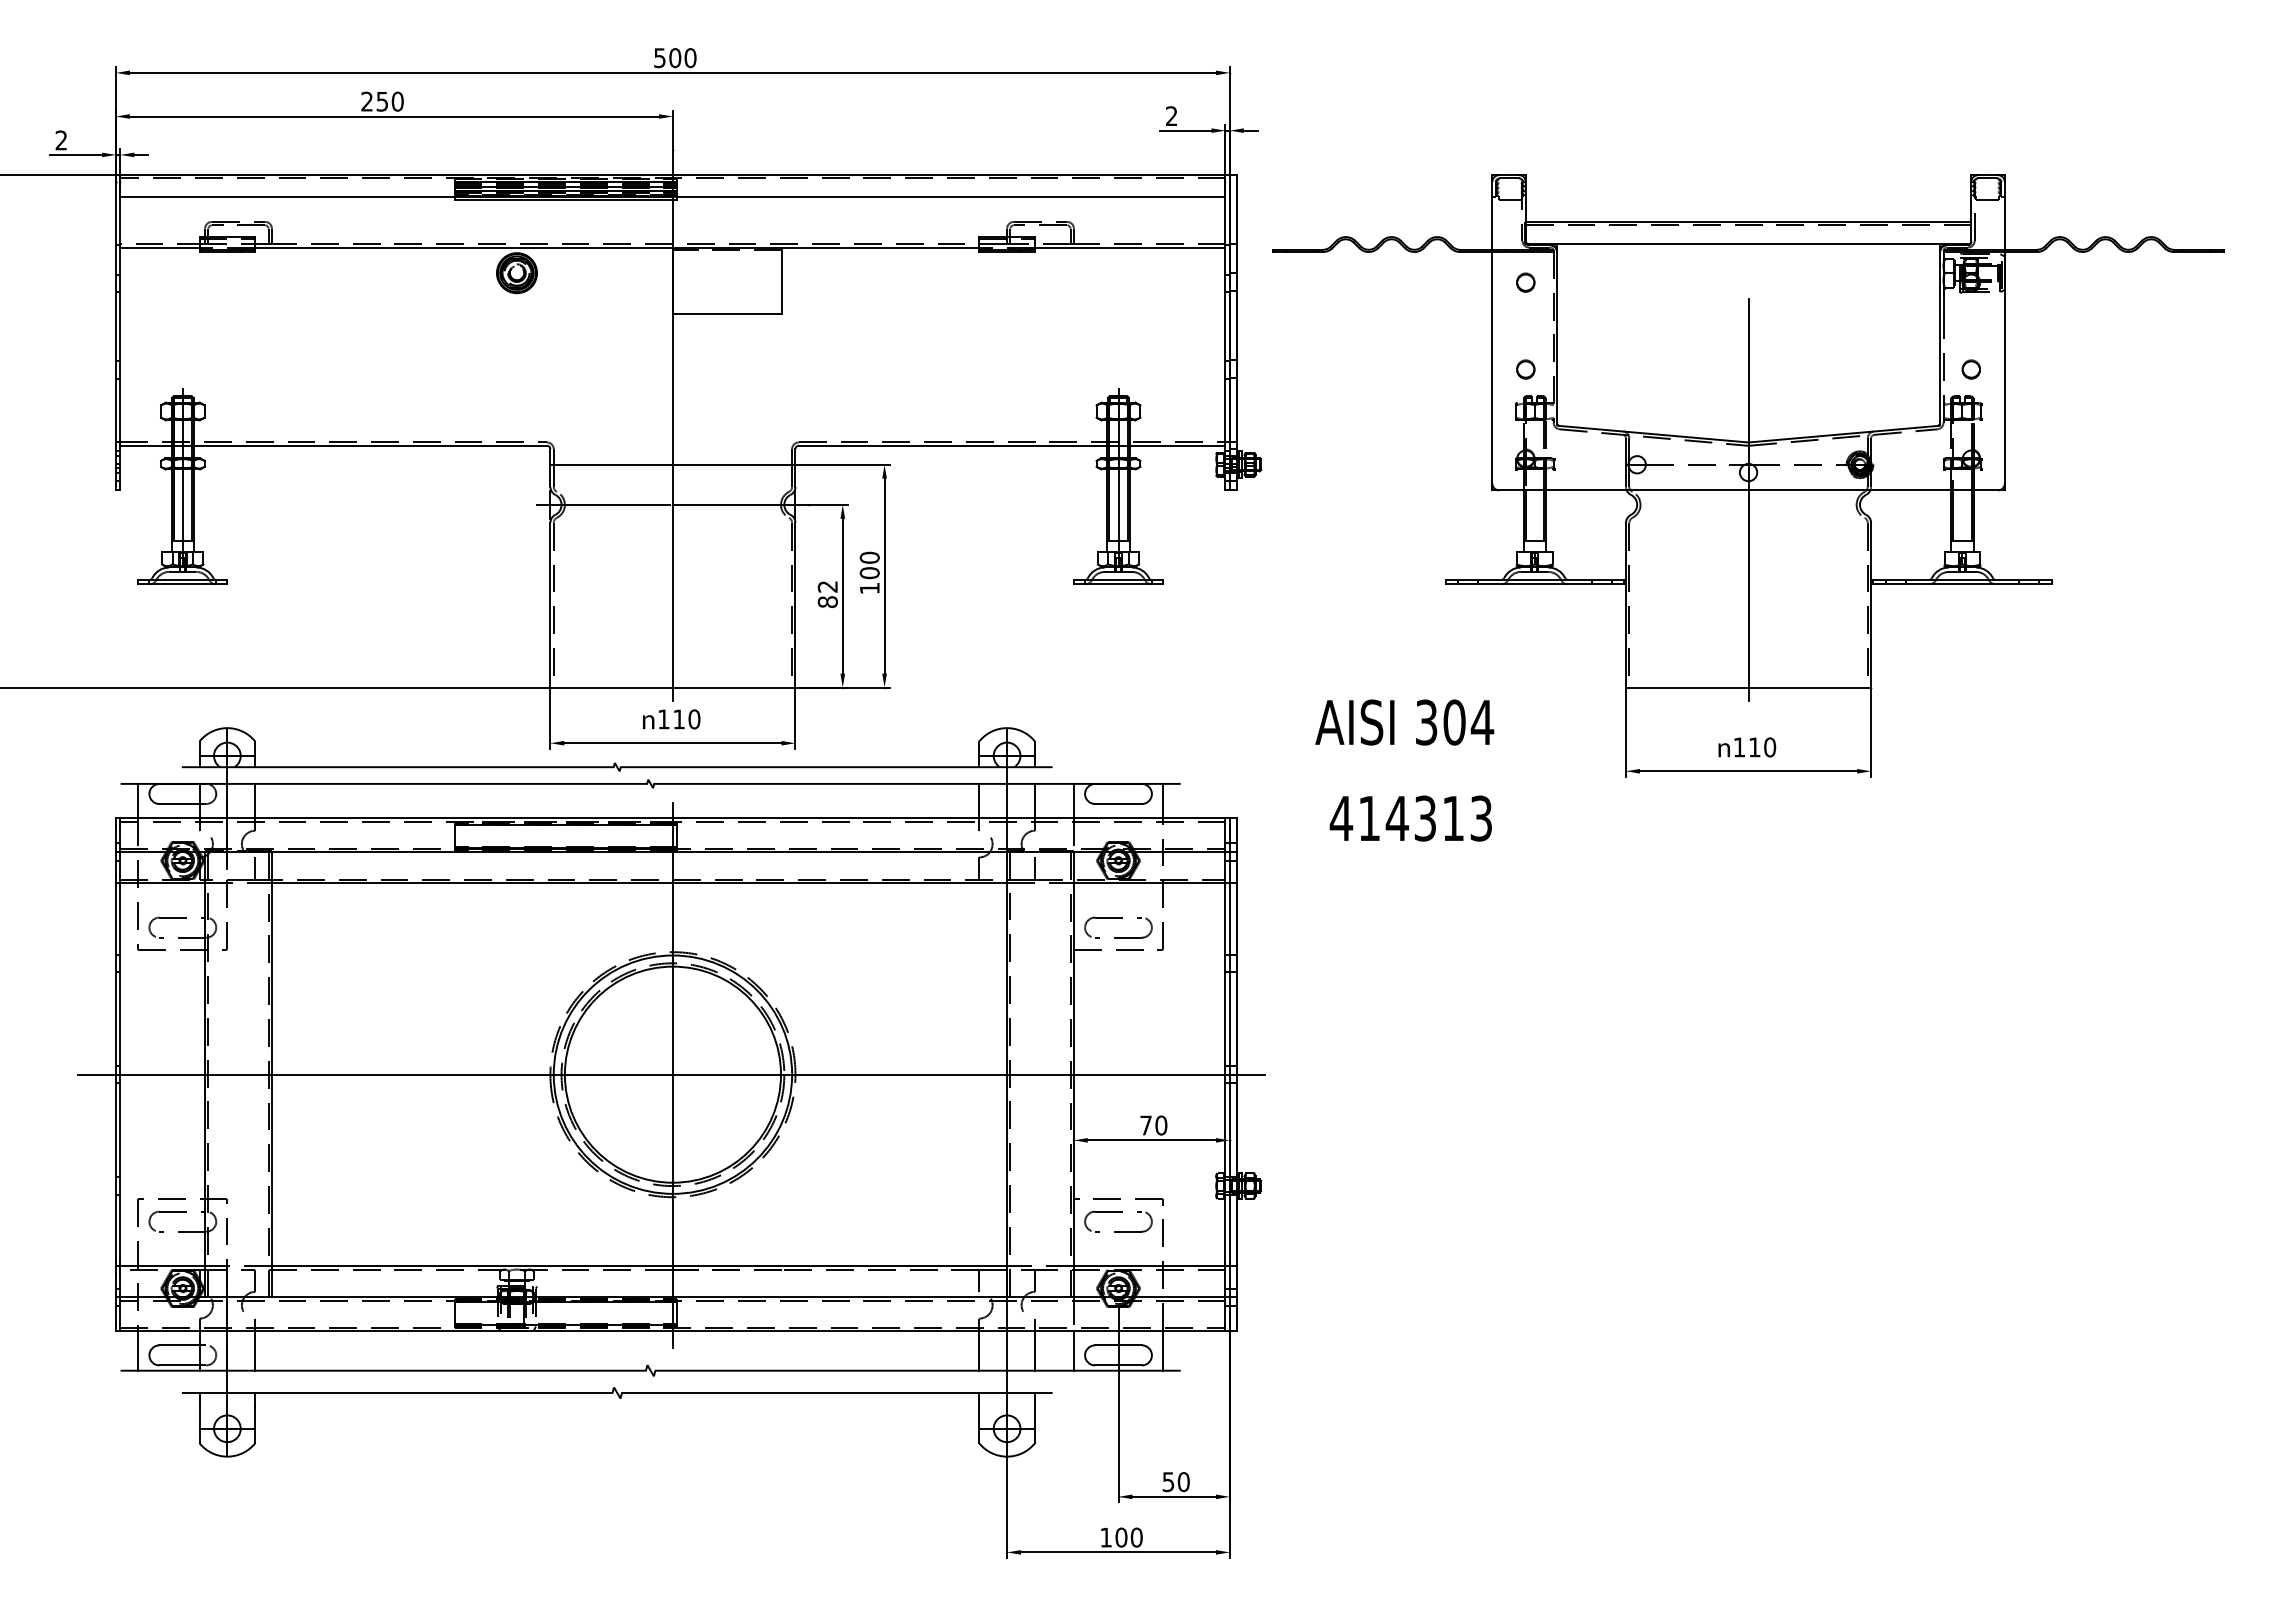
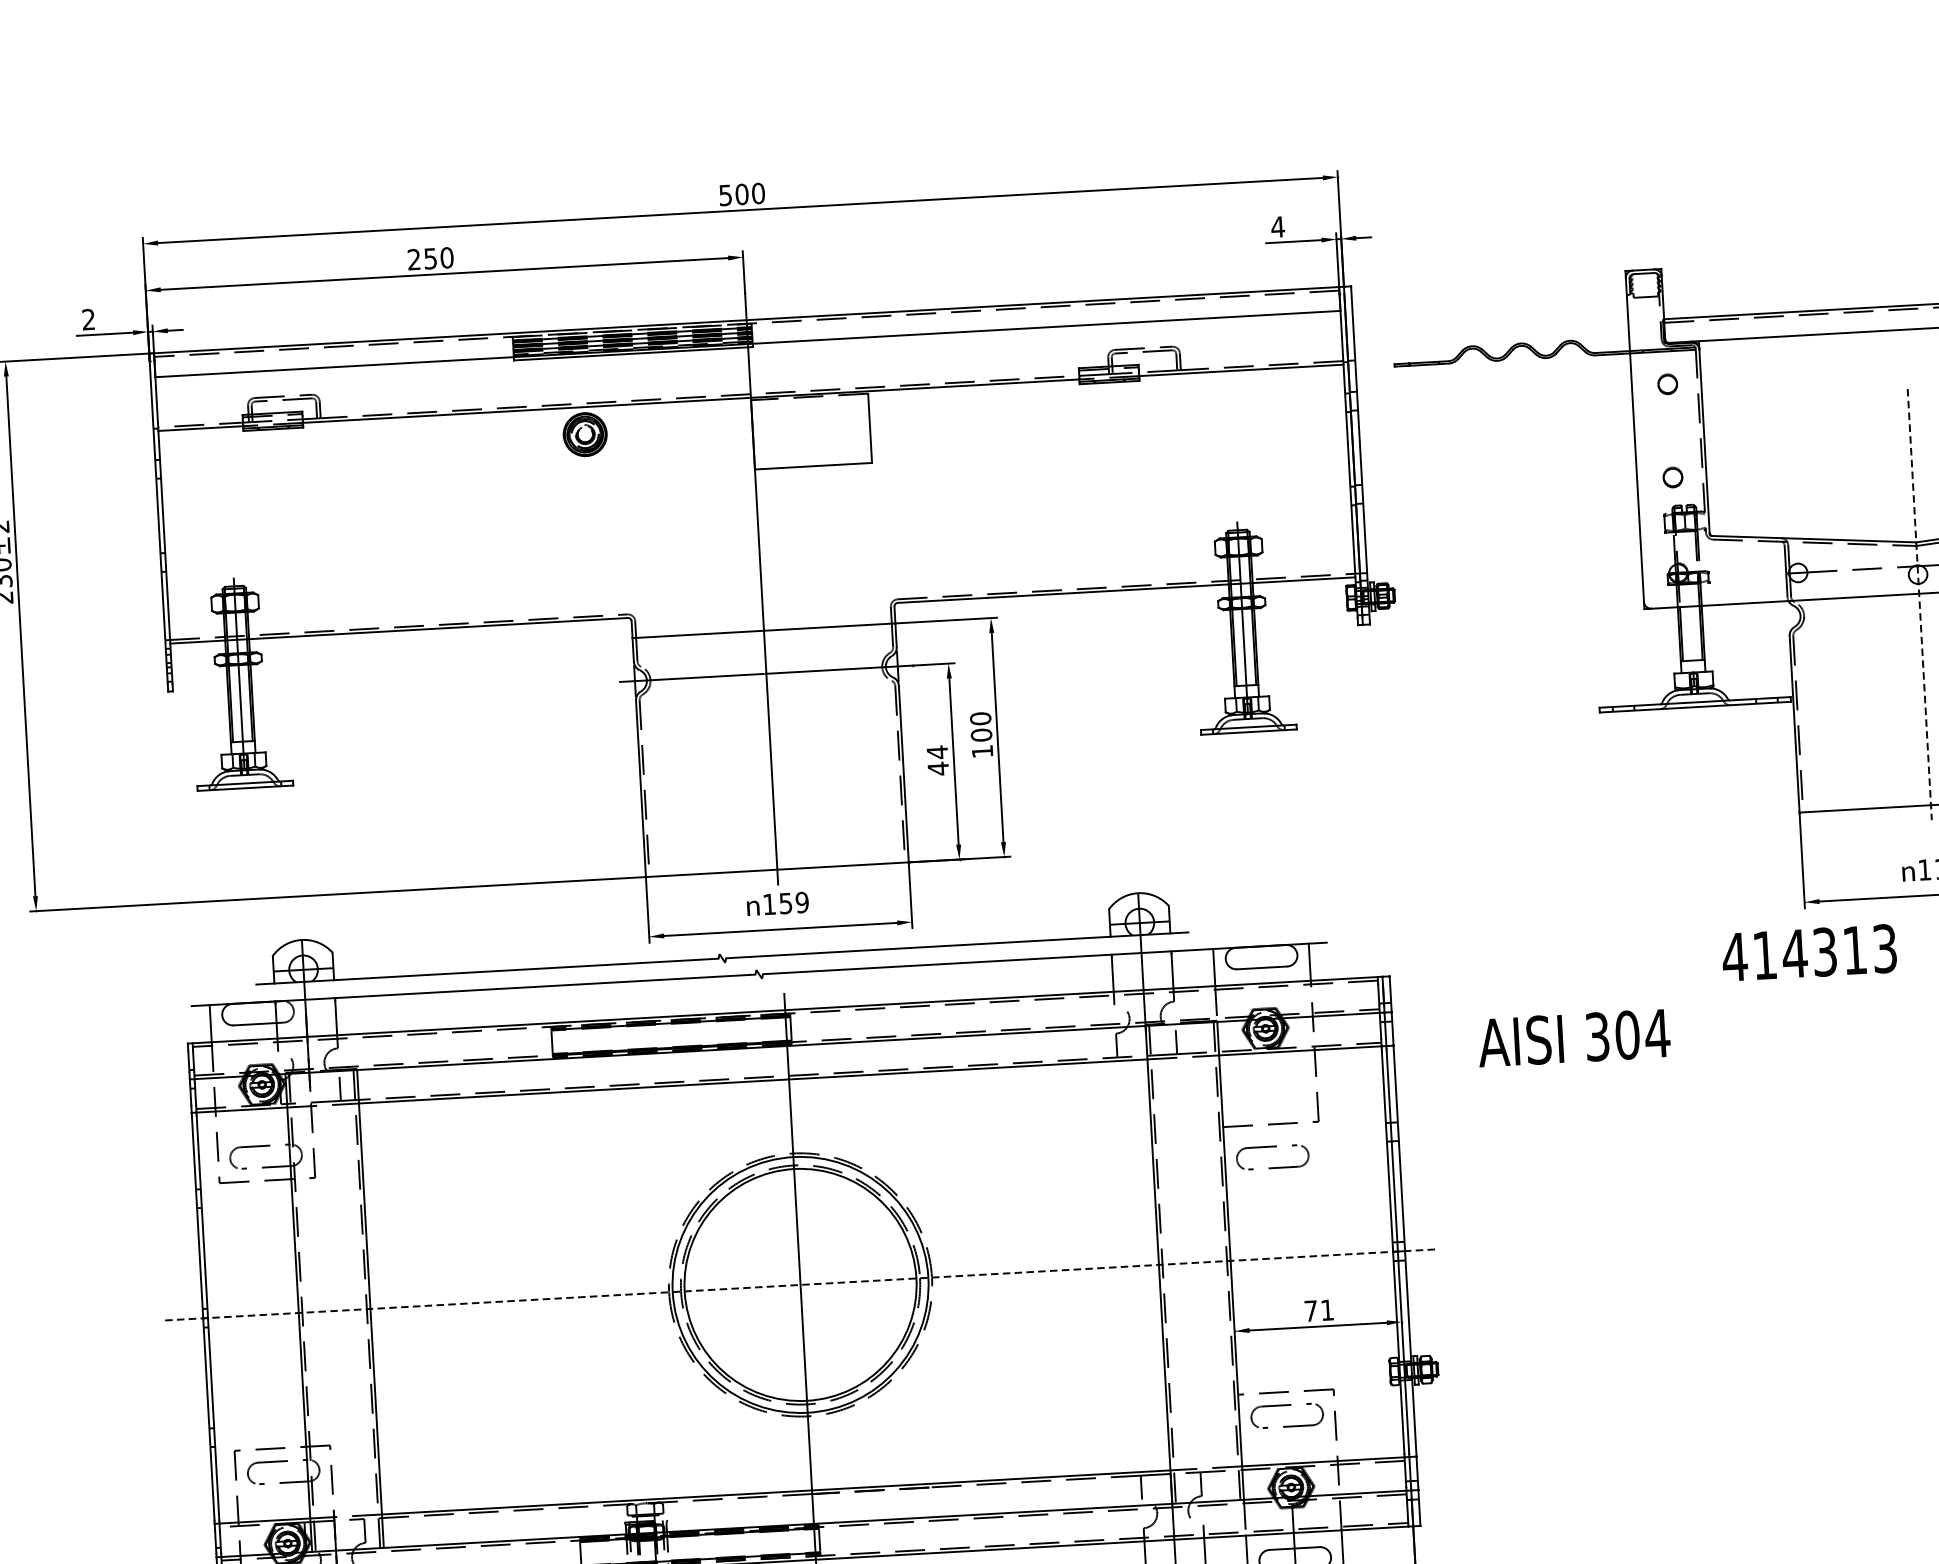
text: (1171, 115) -> (1277, 226), 2 -> 4
line: (1748, 500) -> (1919, 604), solid -> dashed
text: (827, 594) -> (937, 760), 82 -> 44
text: (686, 719) -> (793, 903), 110 -> 159
text: (1404, 722) -> (1573, 1038), moved
text: (1410, 818) -> (1808, 952), moved
part: (1118, 918) -> (1272, 1147), moved
line: (670, 1074) -> (797, 1284), solid -> dashed
text: (1161, 1125) -> (1327, 1310), 70 -> 71

